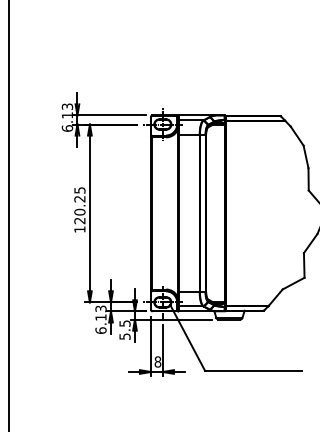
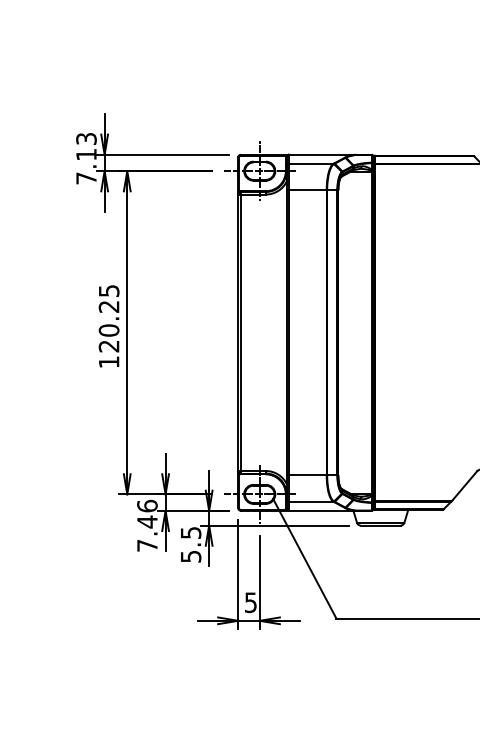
text: (67, 128) -> (86, 178), 6.13 -> 7.13
text: (100, 319) -> (146, 525), 6.13 -> 7.46
text: (157, 361) -> (250, 601), 8 -> 5

